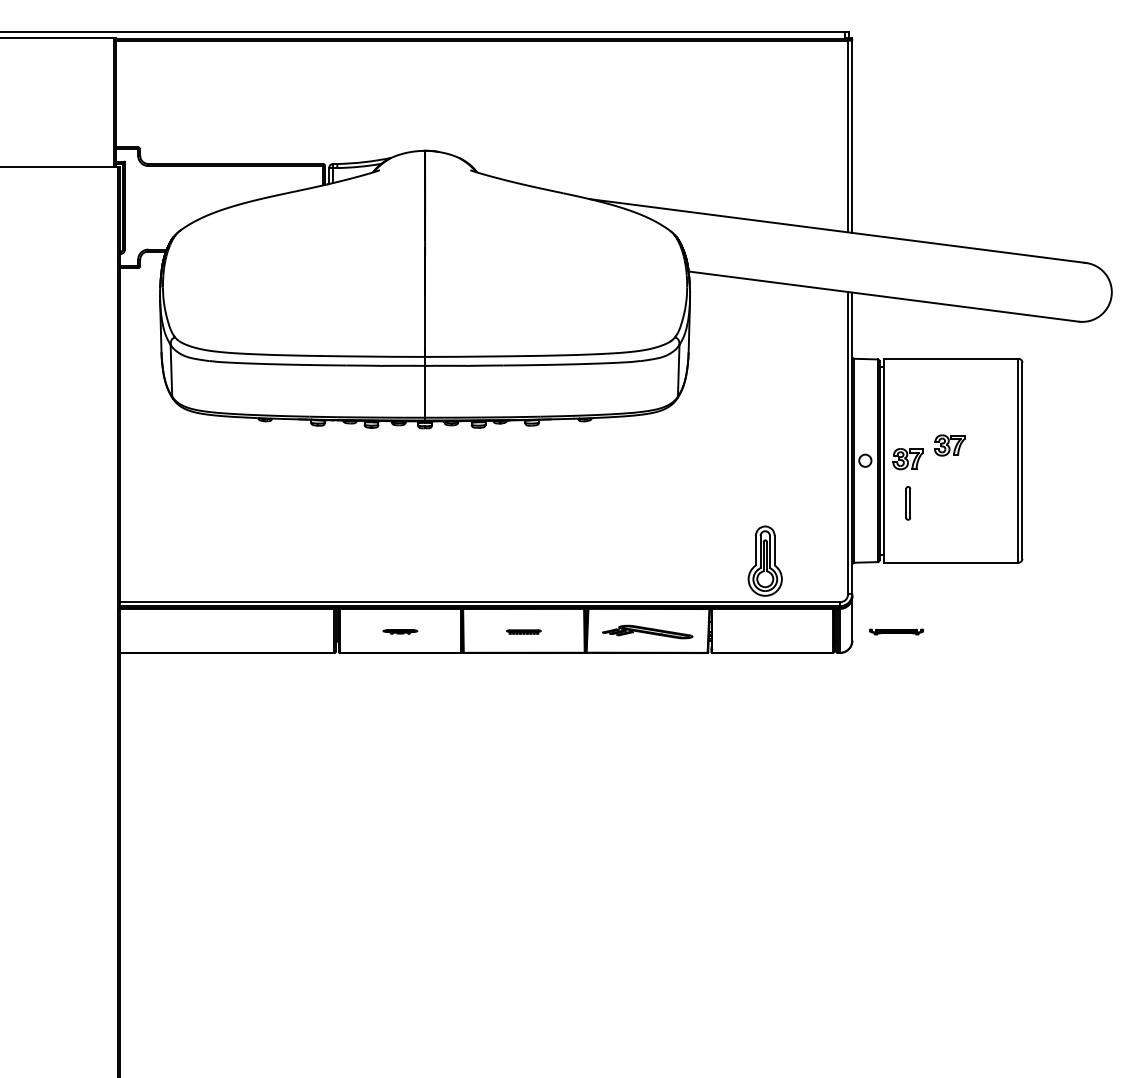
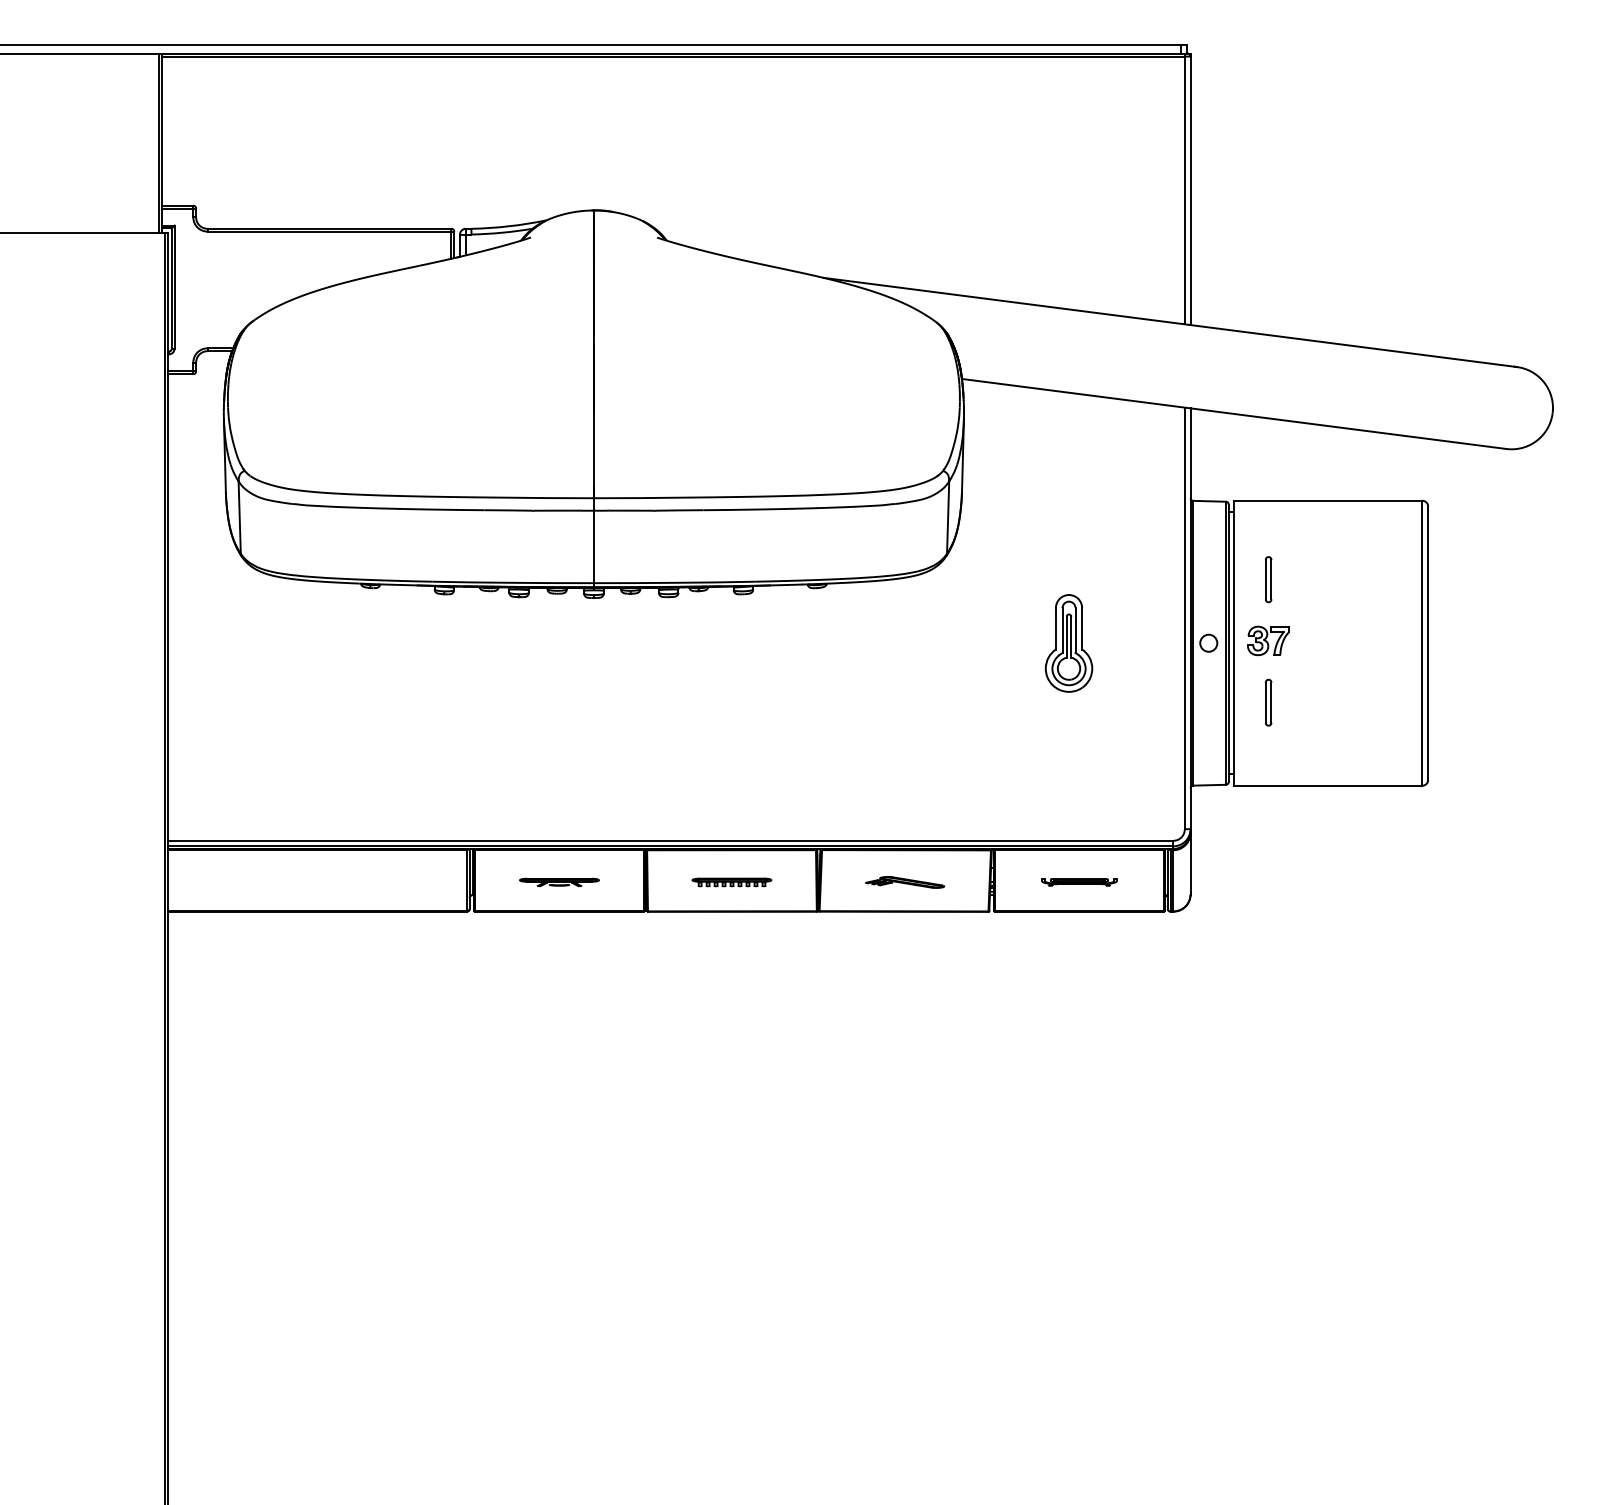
part: (908, 415) -> (1268, 579), added
part: (949, 445) -> (1326, 621), removed
part: (764, 561) -> (1068, 643), moved
part: (400, 632) -> (559, 882), size x1.67
part: (523, 632) -> (731, 882), size x1.67
part: (648, 632) -> (905, 882), size x0.62
part: (896, 632) -> (1079, 882), moved

